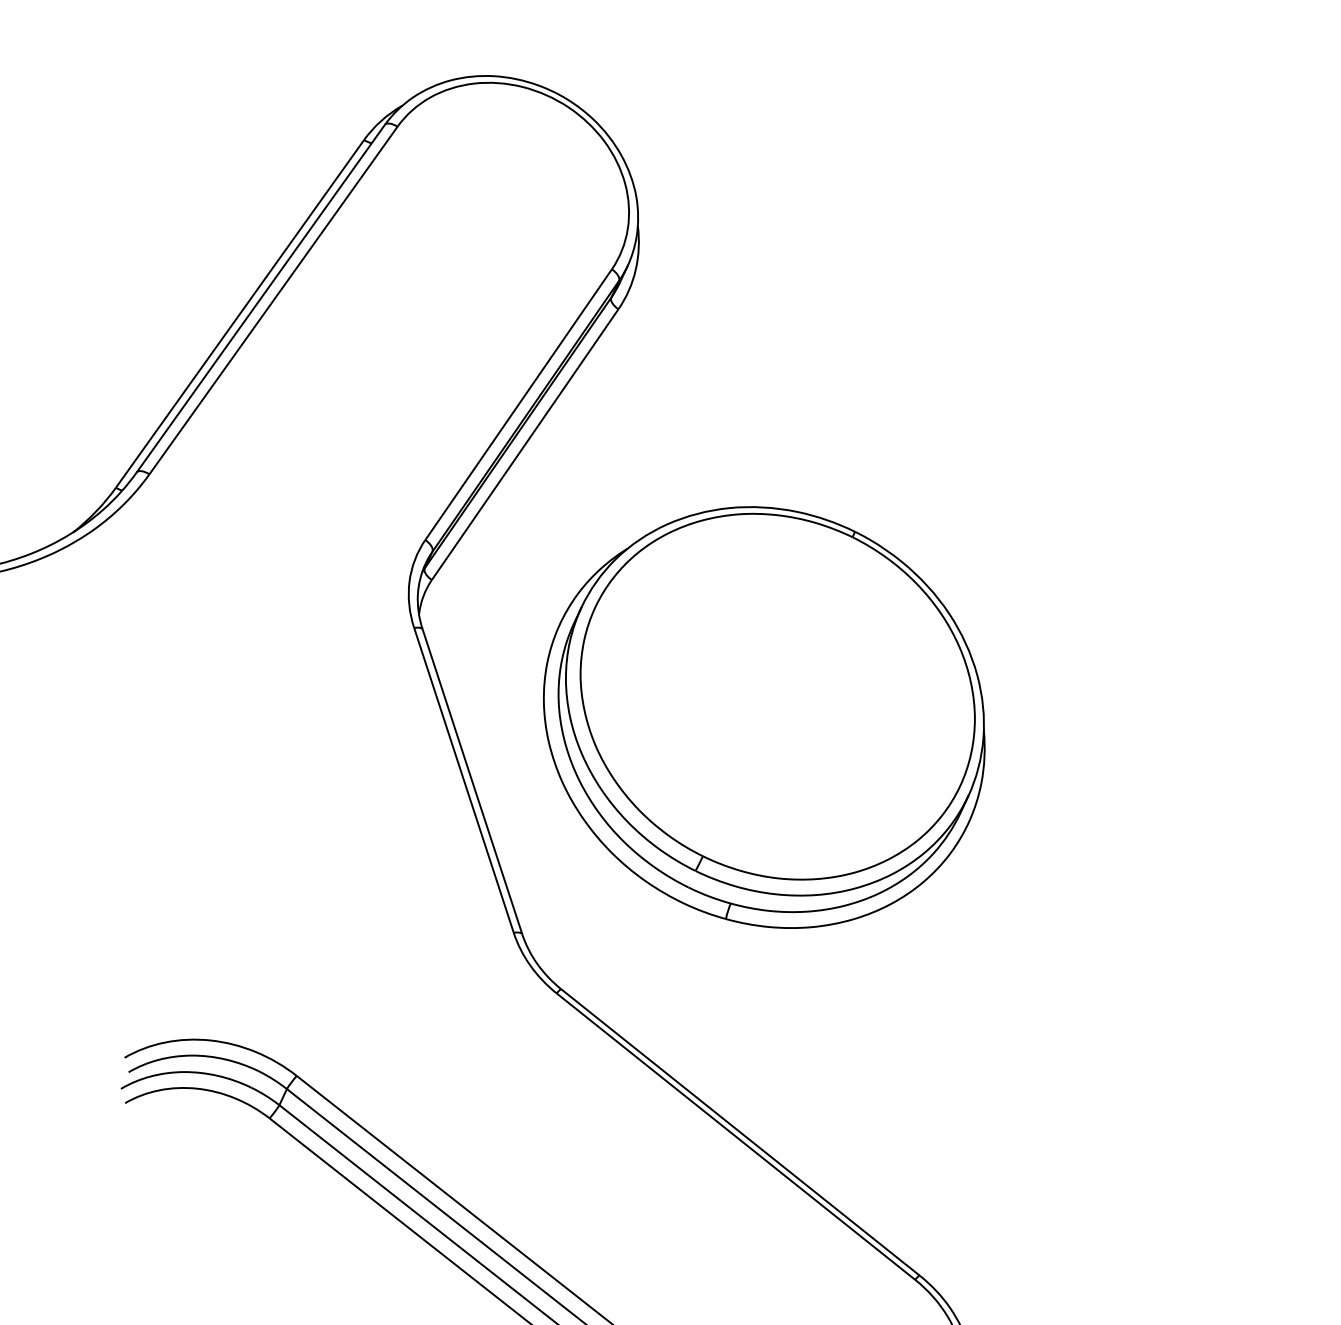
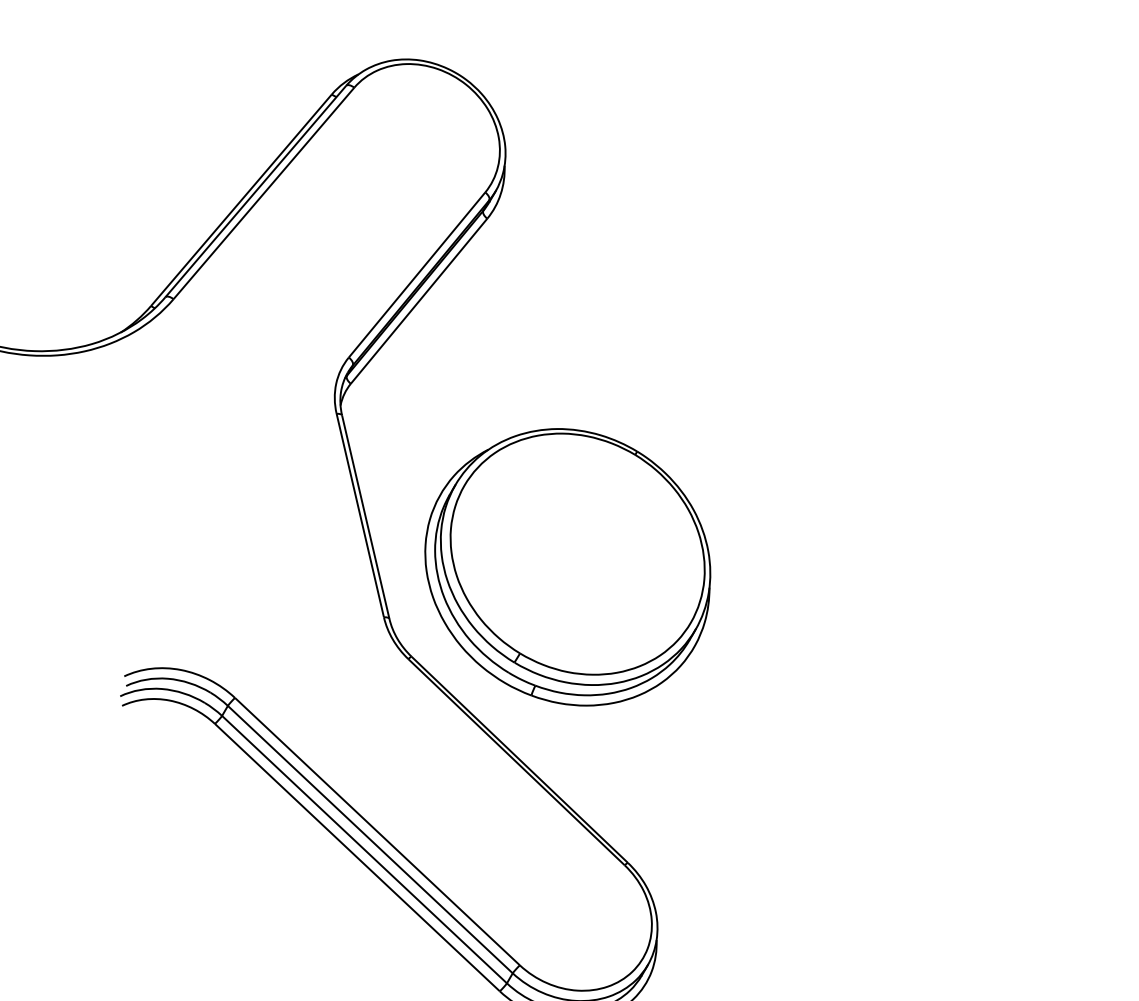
part: (763, 718) -> (567, 567), moved

